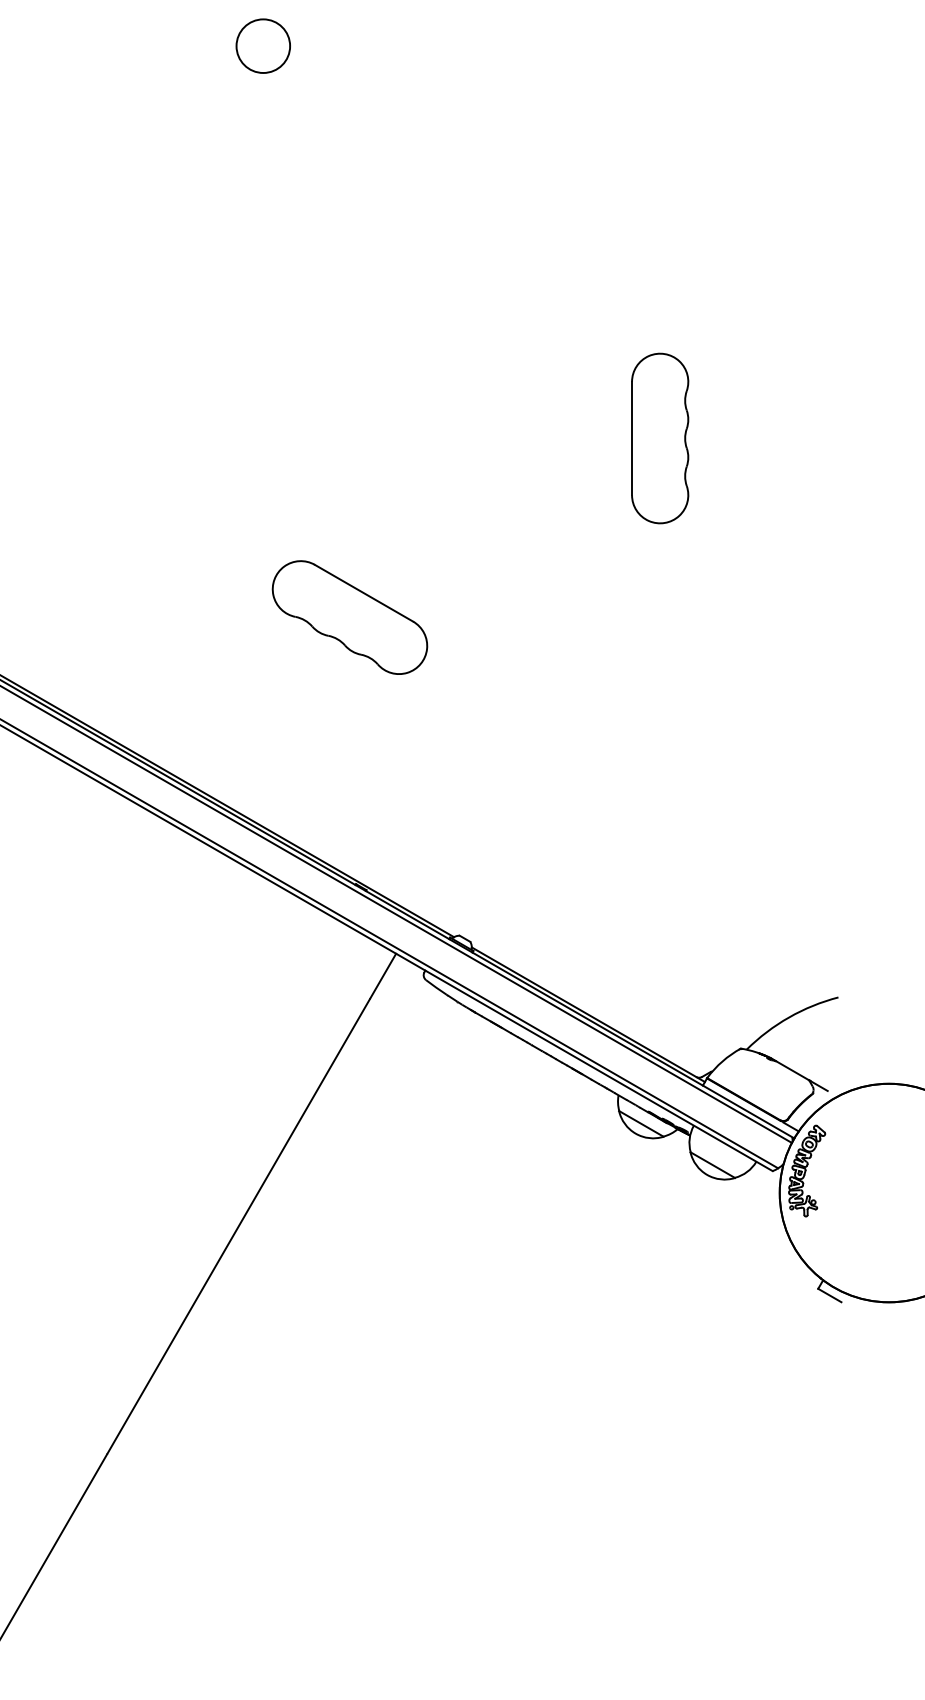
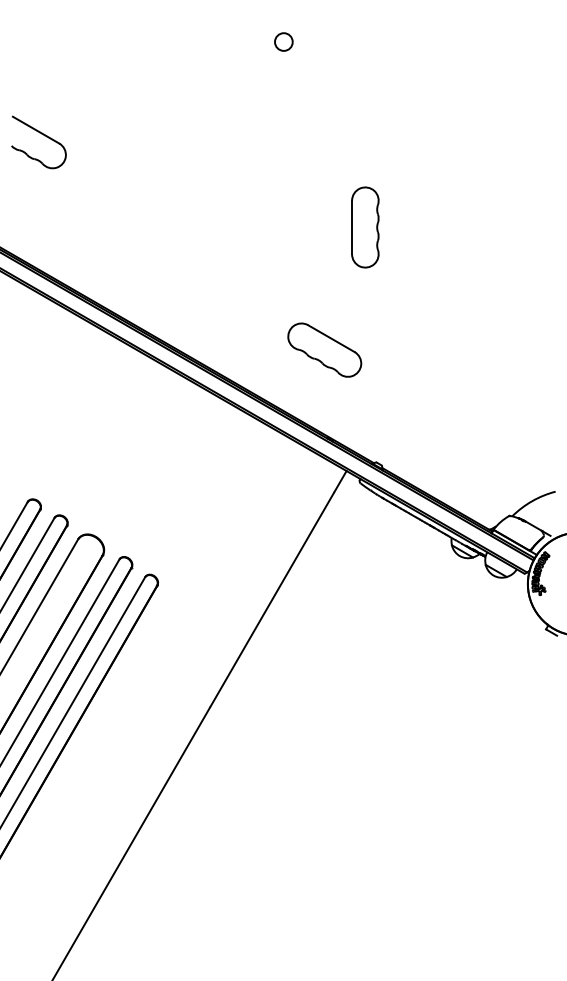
circle: (262, 44) -> (283, 41), size x0.7
part: (660, 438) -> (365, 227), moved
part: (349, 616) -> (324, 349), moved

